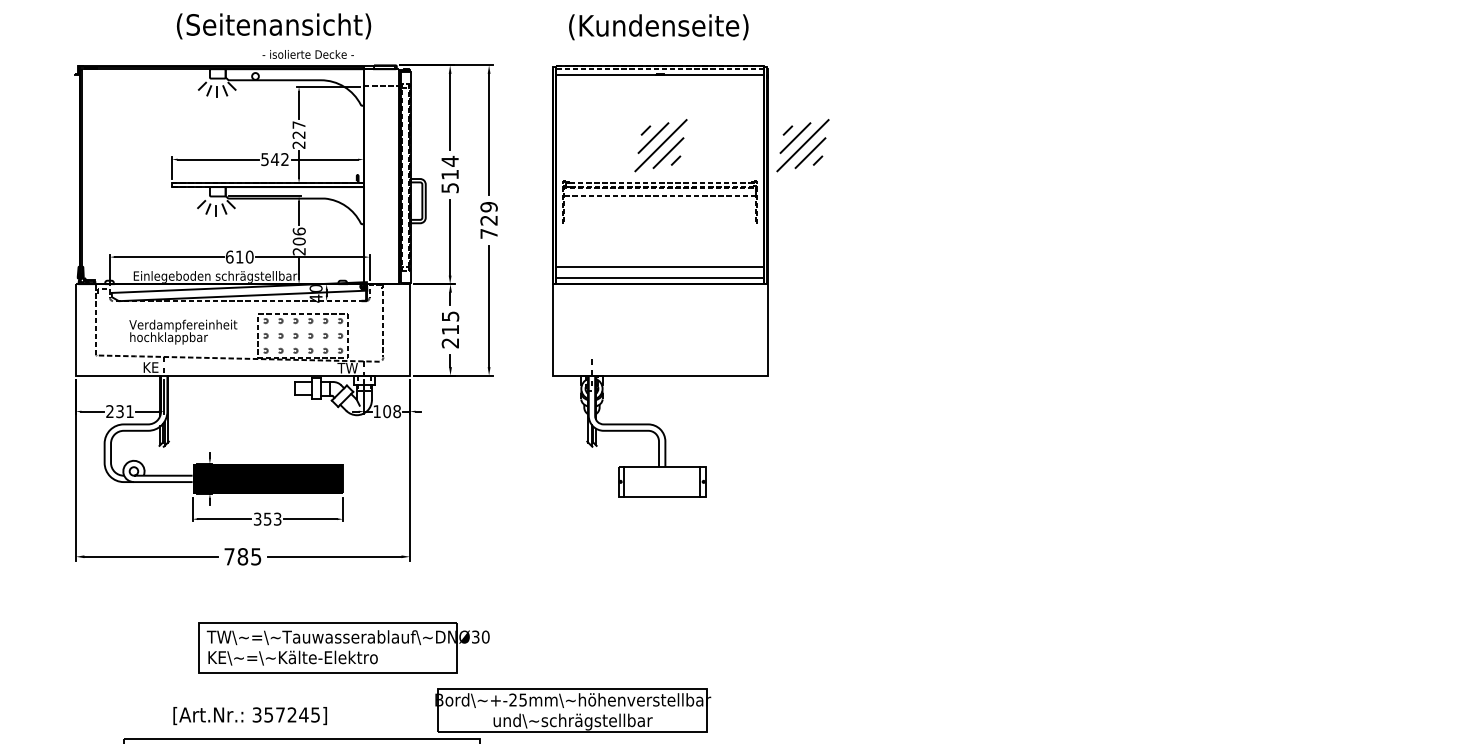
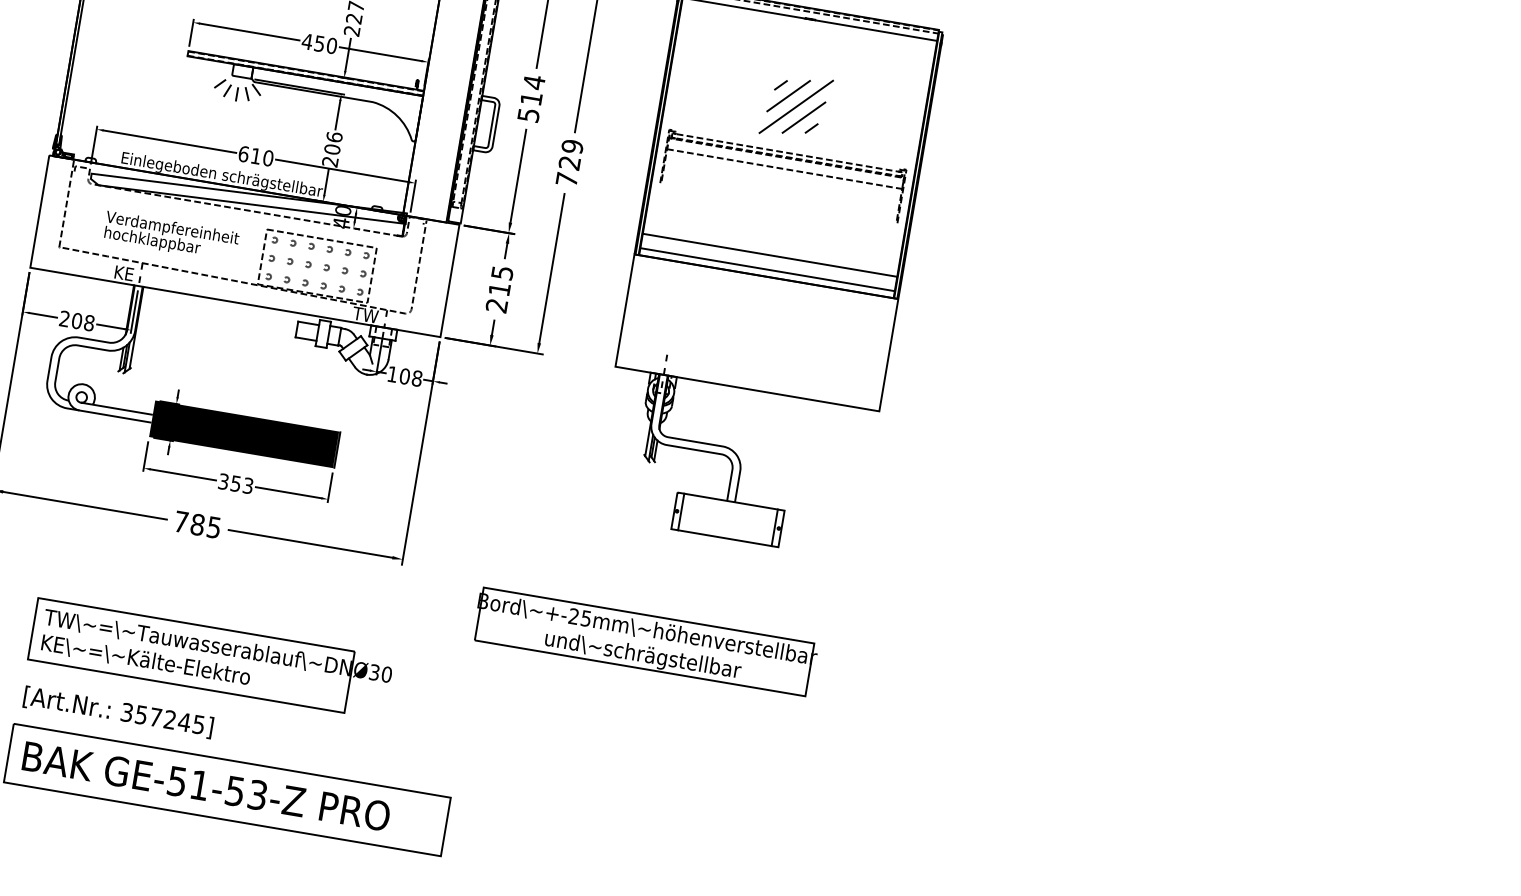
part: (802, 145) -> (970, 136), removed
text: (274, 159) -> (318, 43), 542 -> 450
text: (124, 411) -> (82, 321), 231 -> 208
part: (343, 647) -> (210, 657), moved
part: (573, 710) -> (645, 641), moved
text: (249, 716) -> (117, 712), moved

